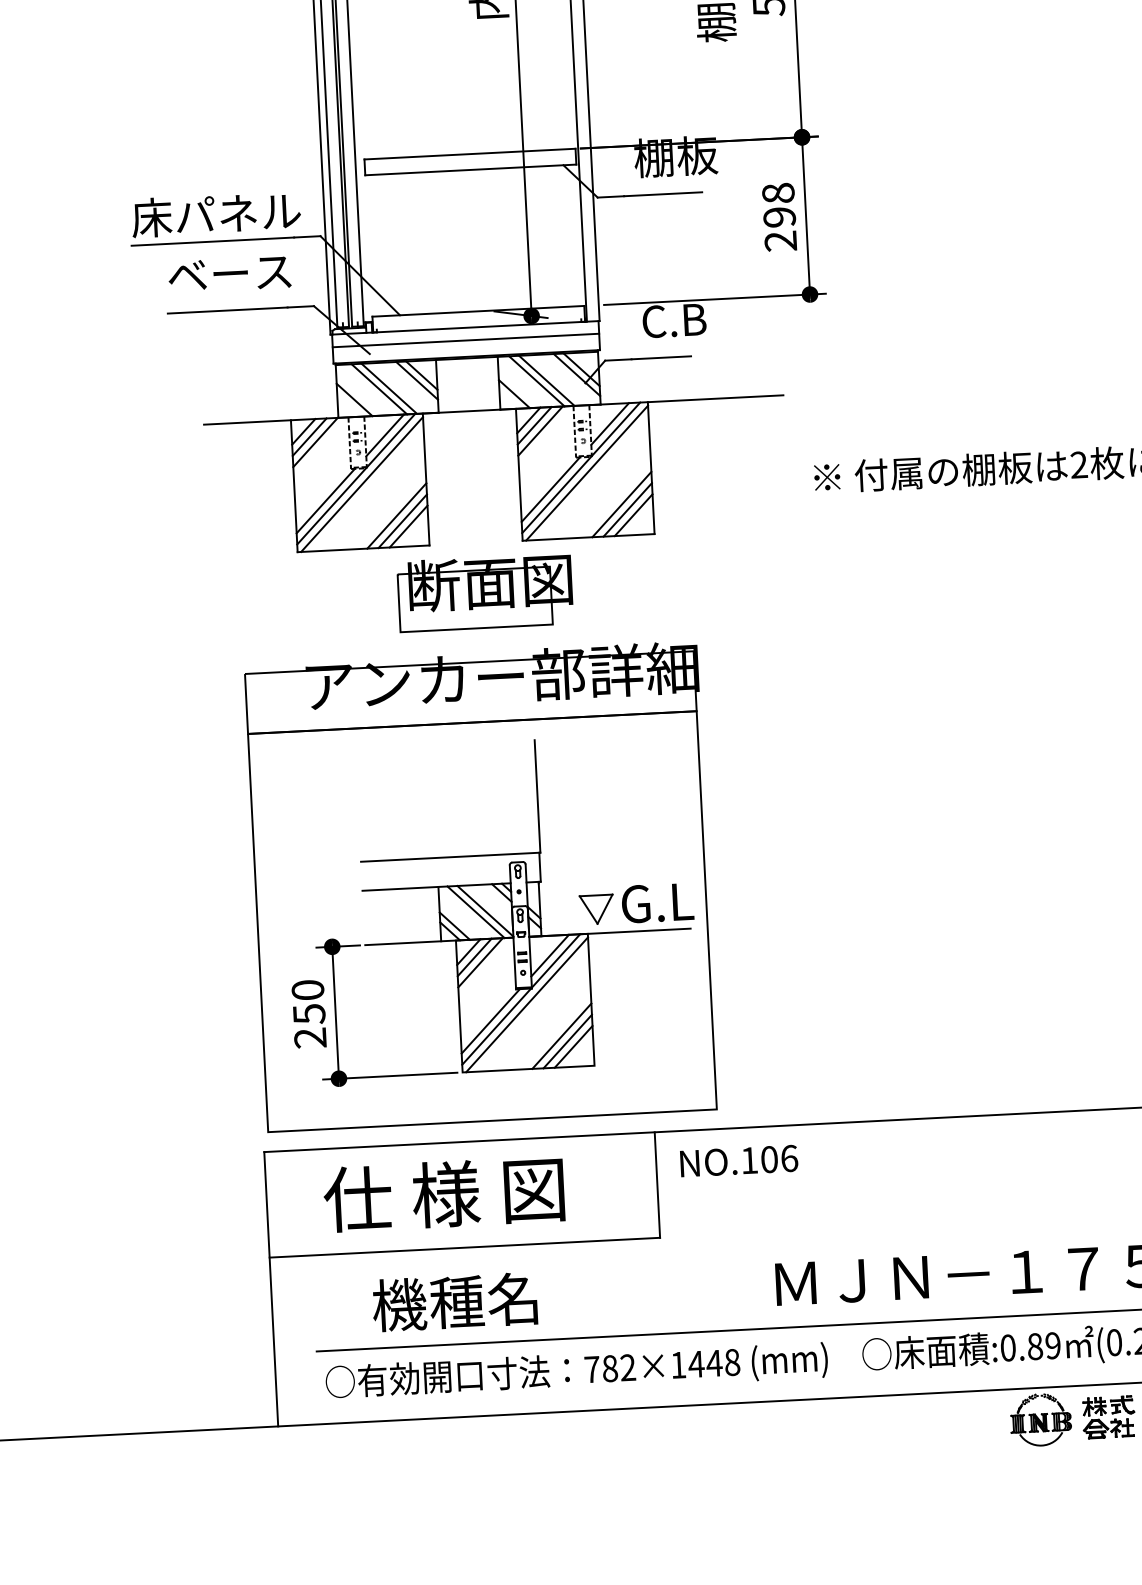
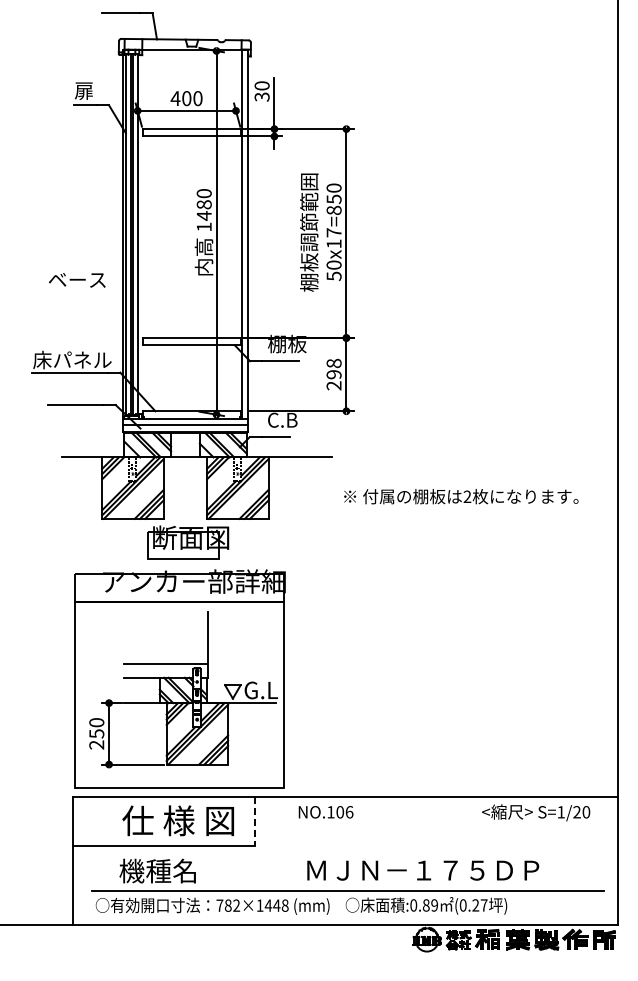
text: (230, 274) -> (77, 280), moved
text: (737, 1161) -> (325, 812), moved
line: (657, 1185) -> (254, 821), solid -> dashed
text: (442, 1193) -> (177, 820), moved

